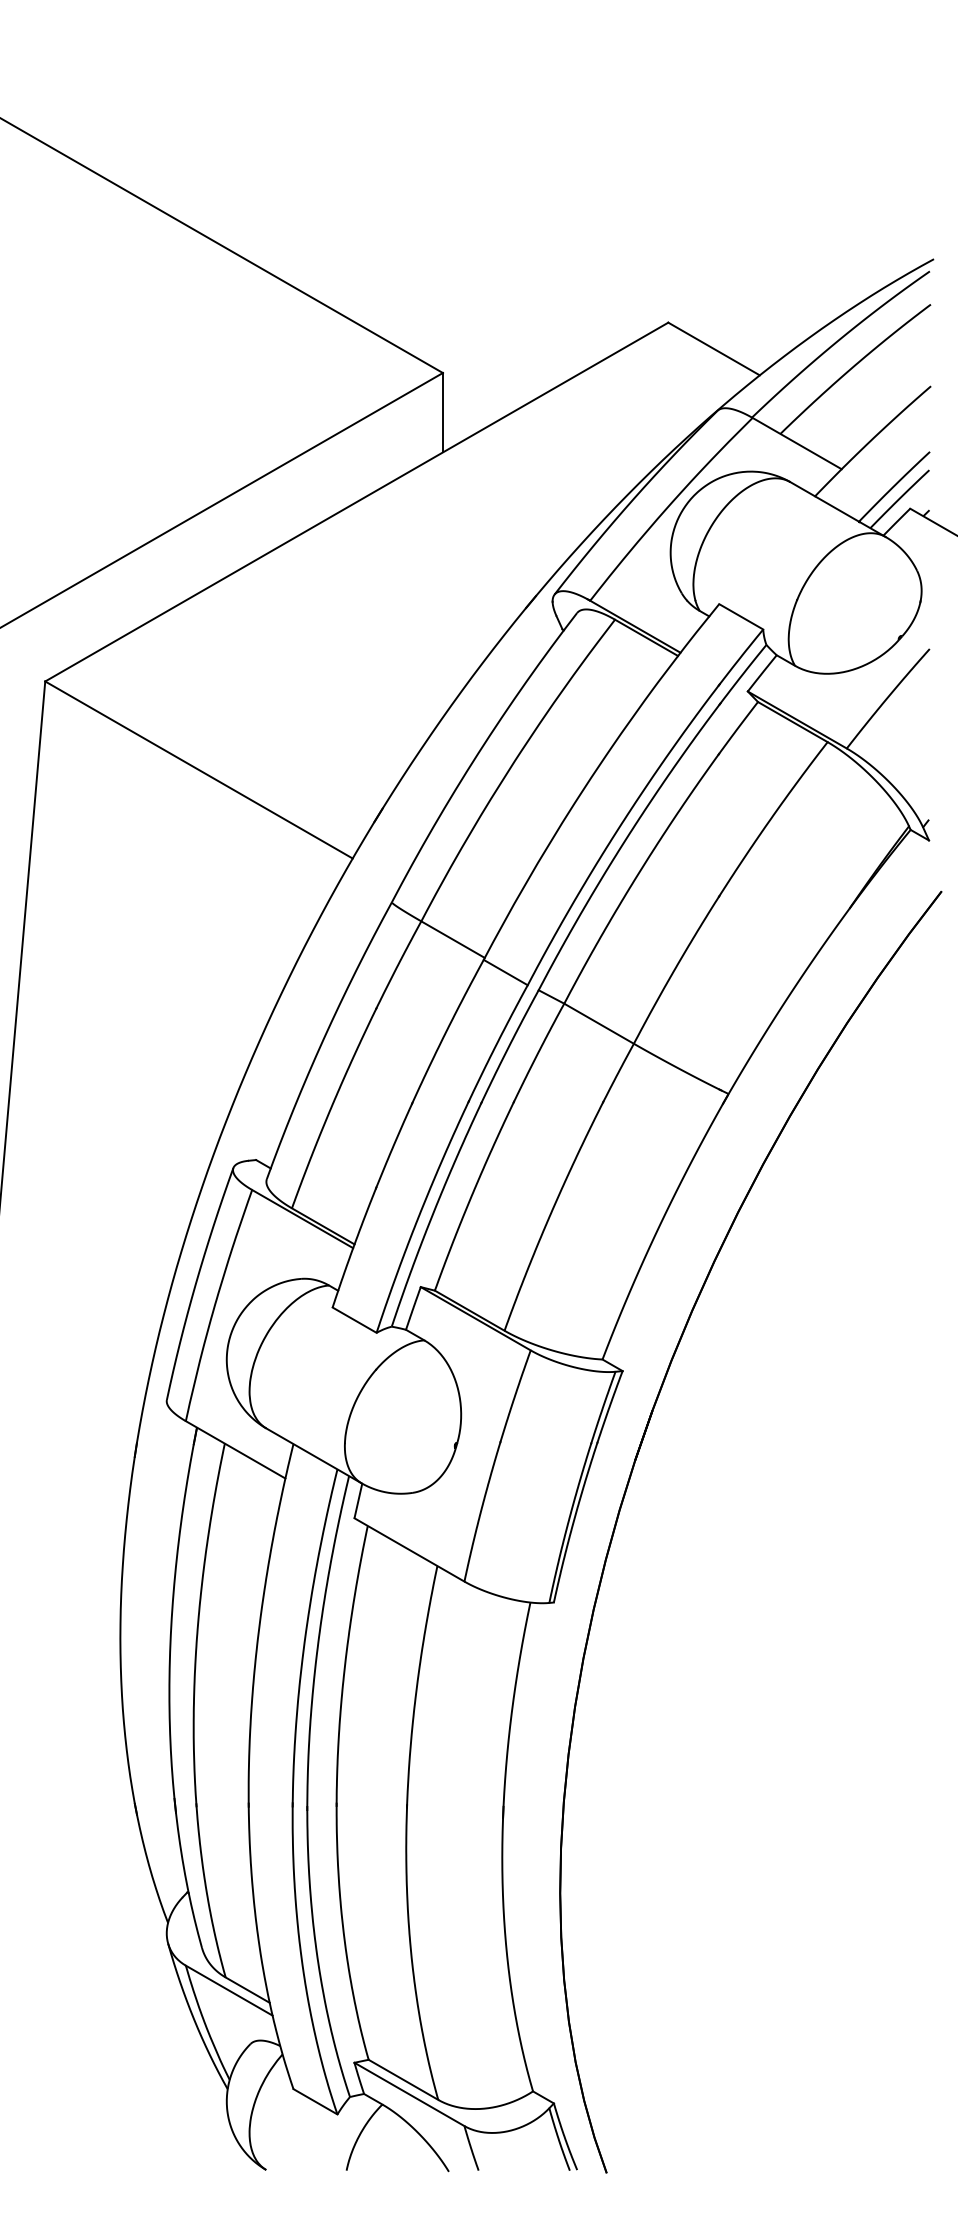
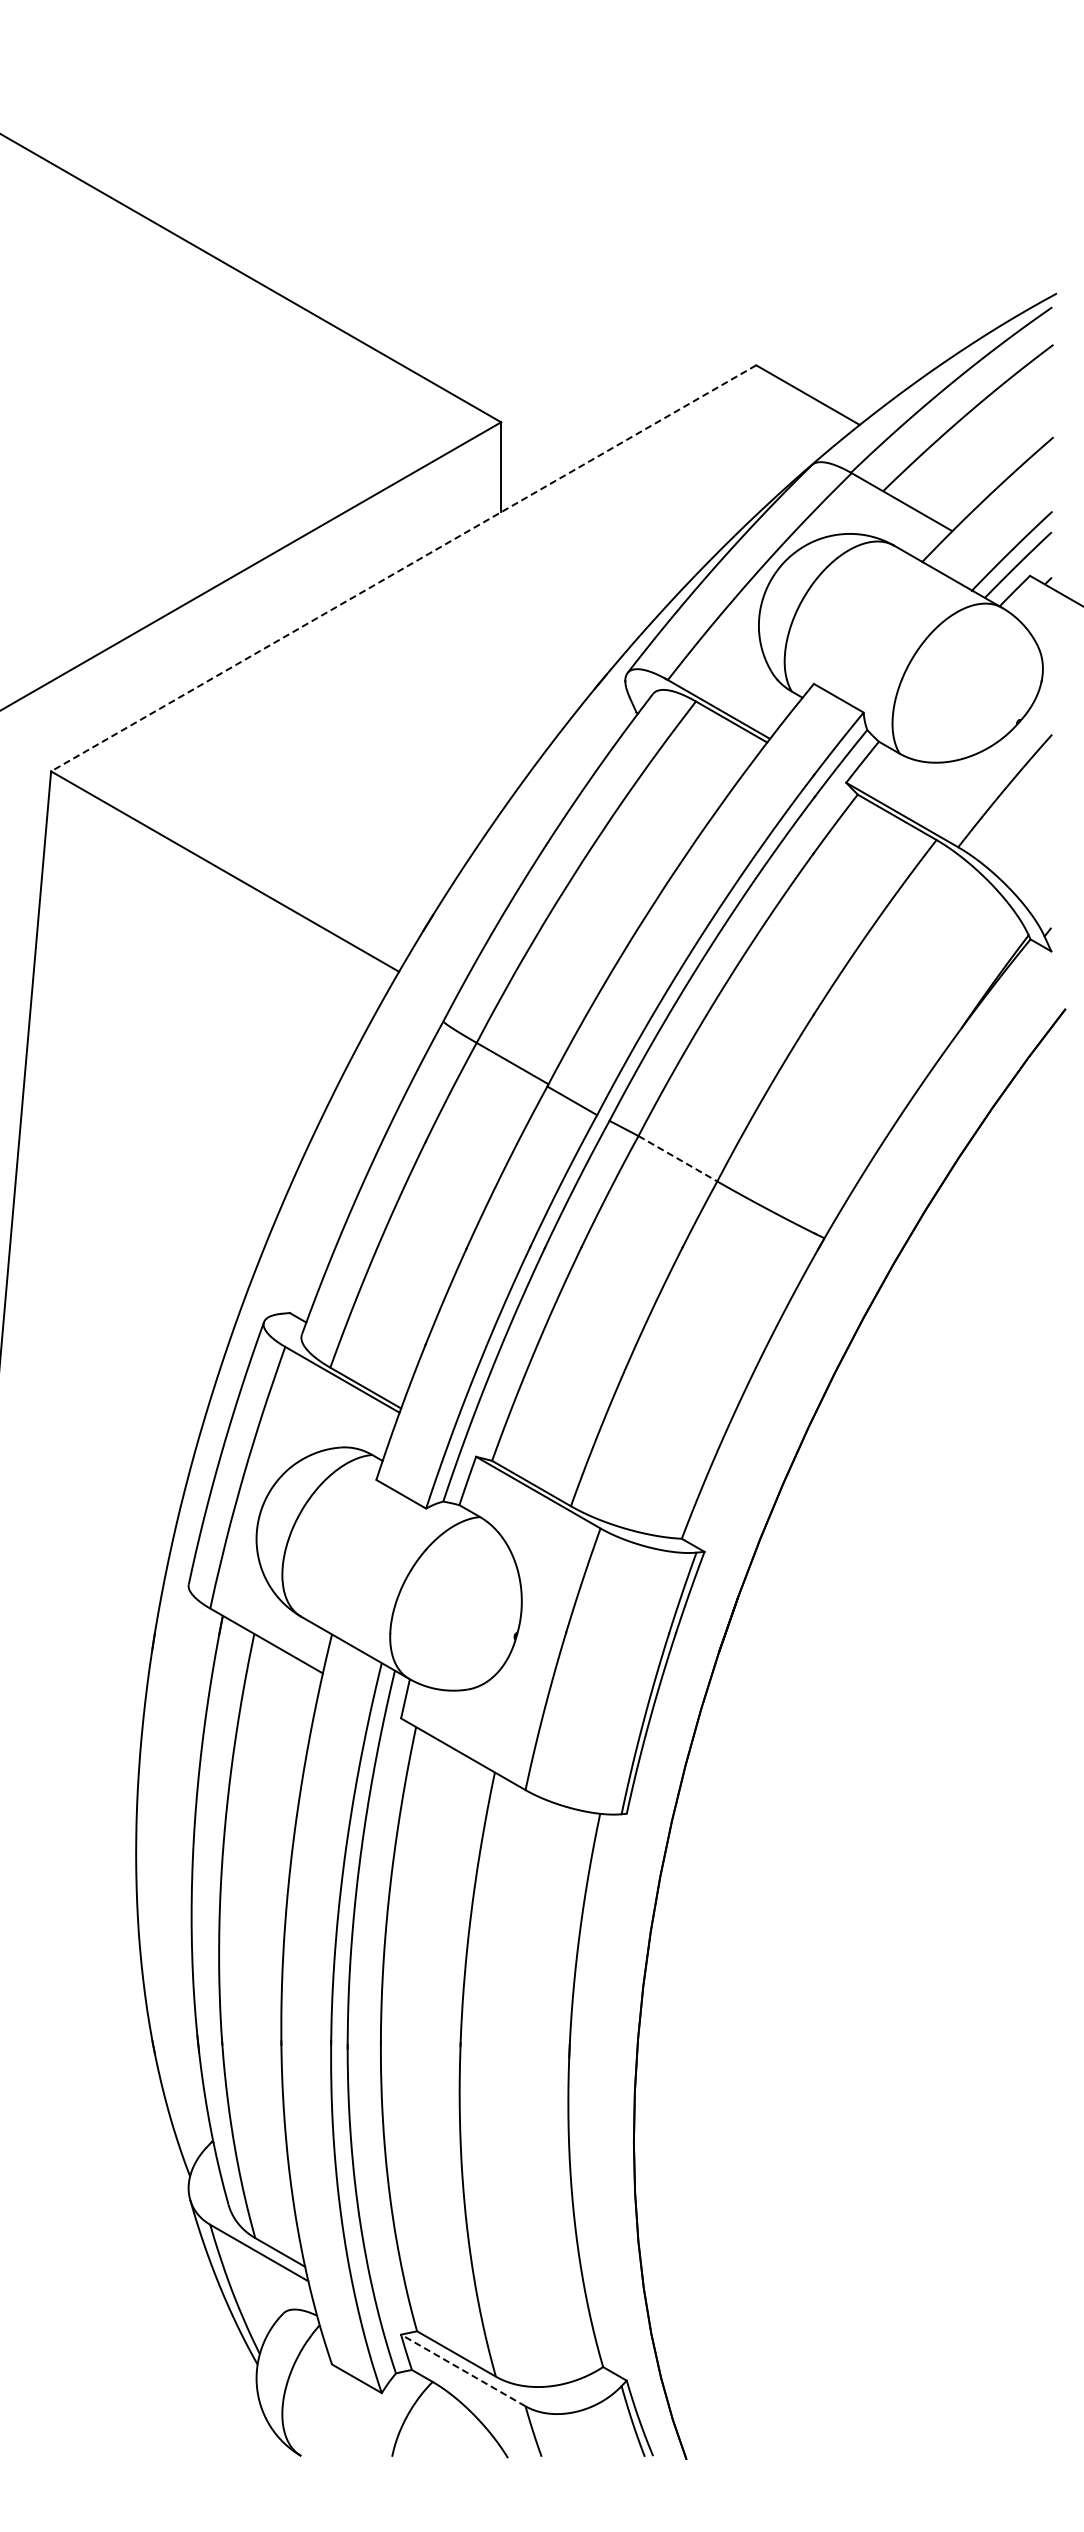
line: (356, 502) -> (403, 568), solid -> dashed
line: (599, 1024) -> (678, 1159), solid -> dashed
line: (409, 2094) -> (463, 2370), solid -> dashed

